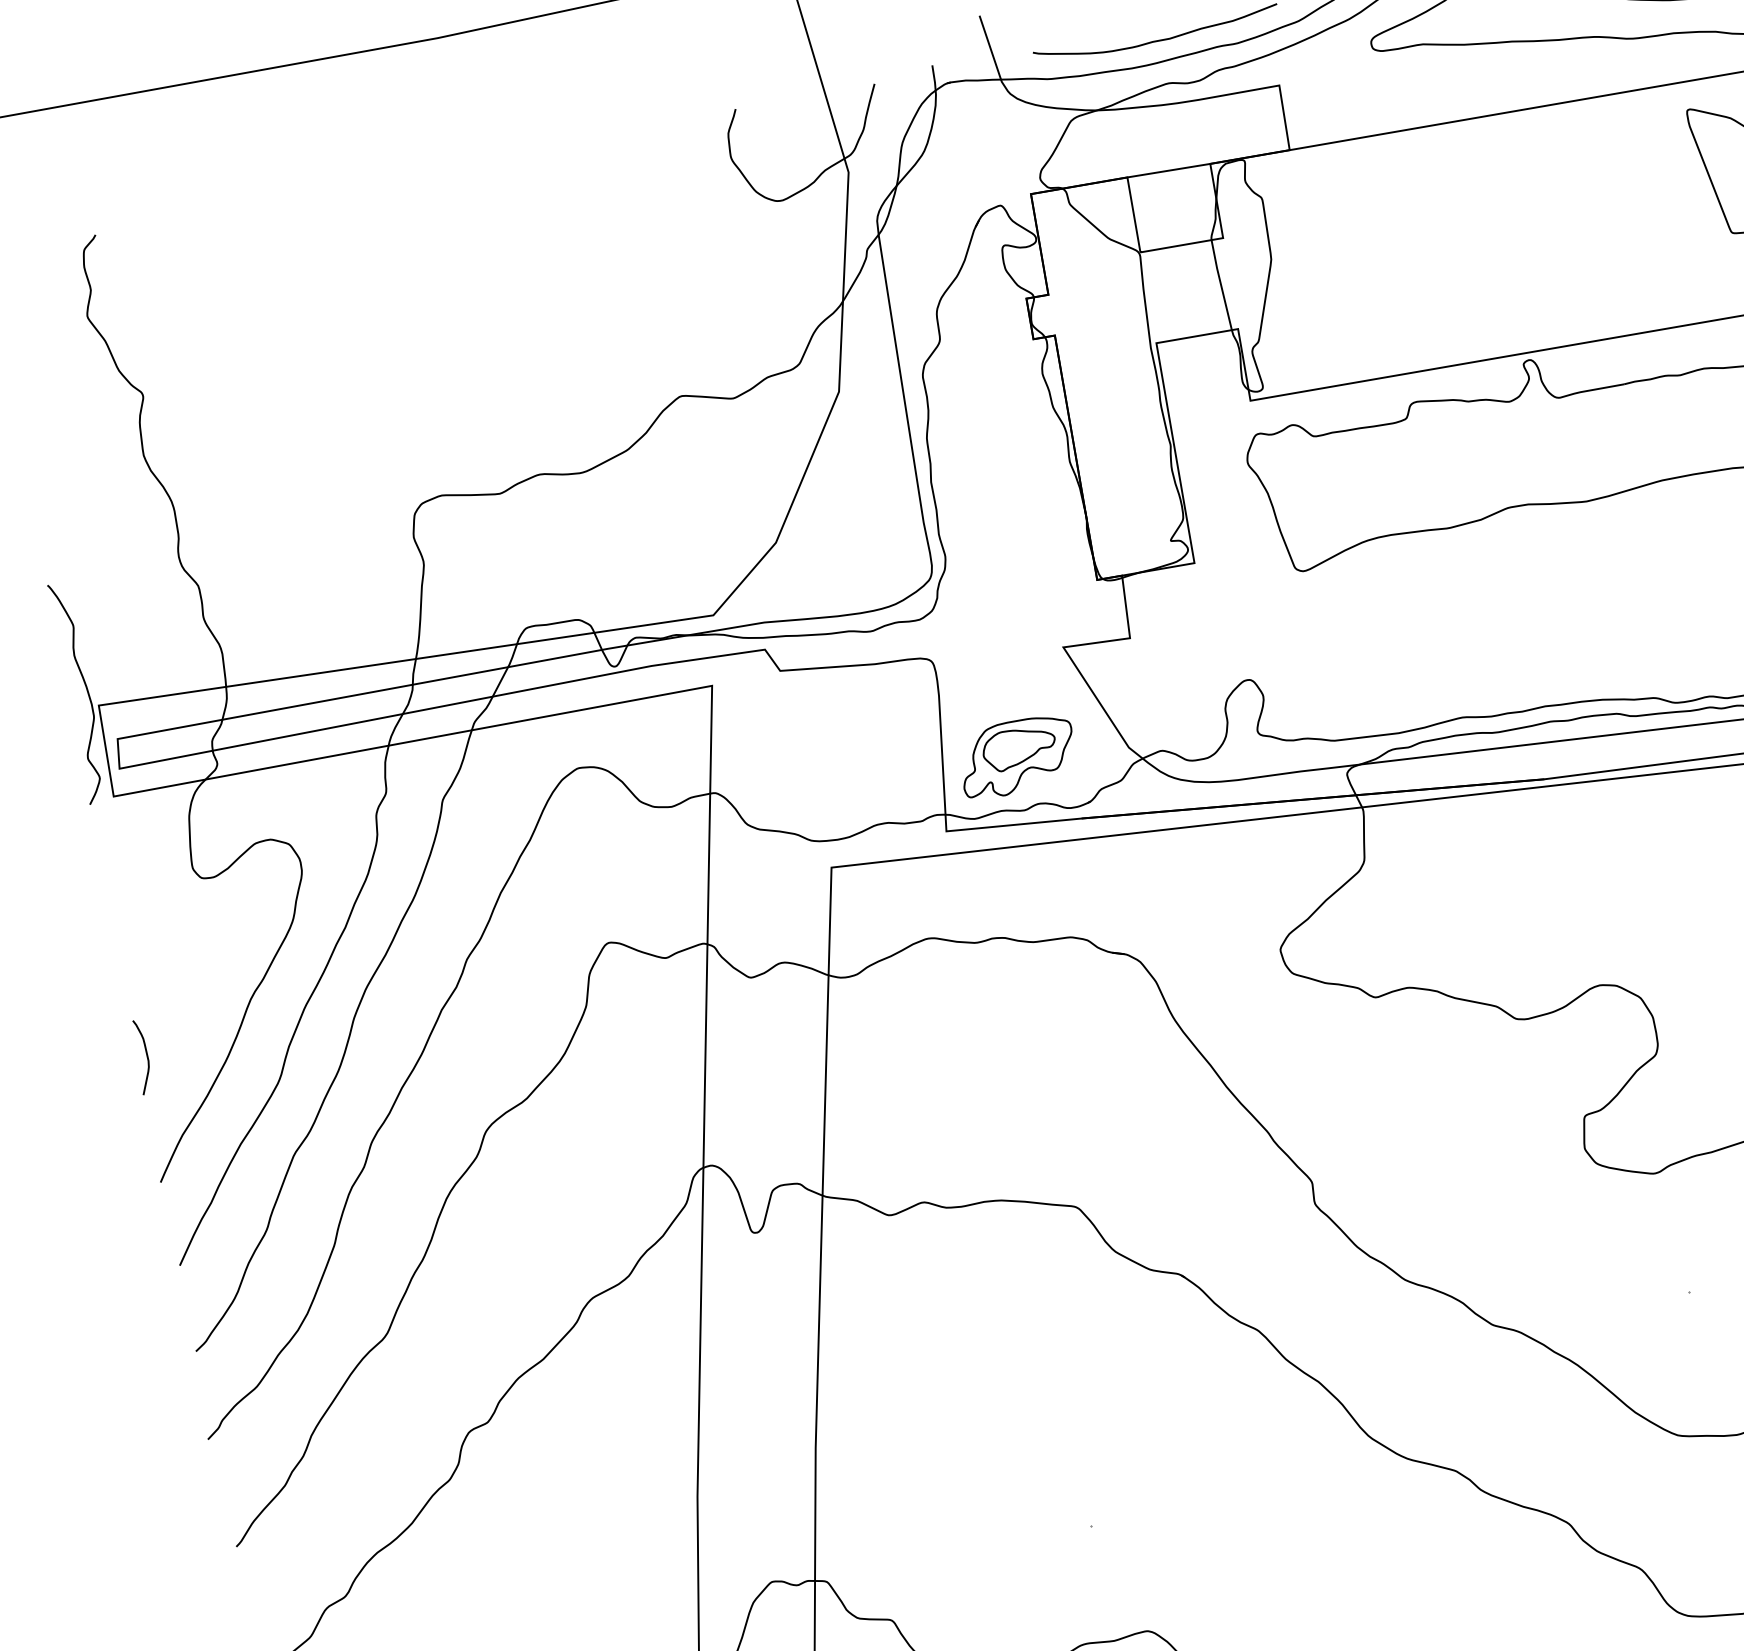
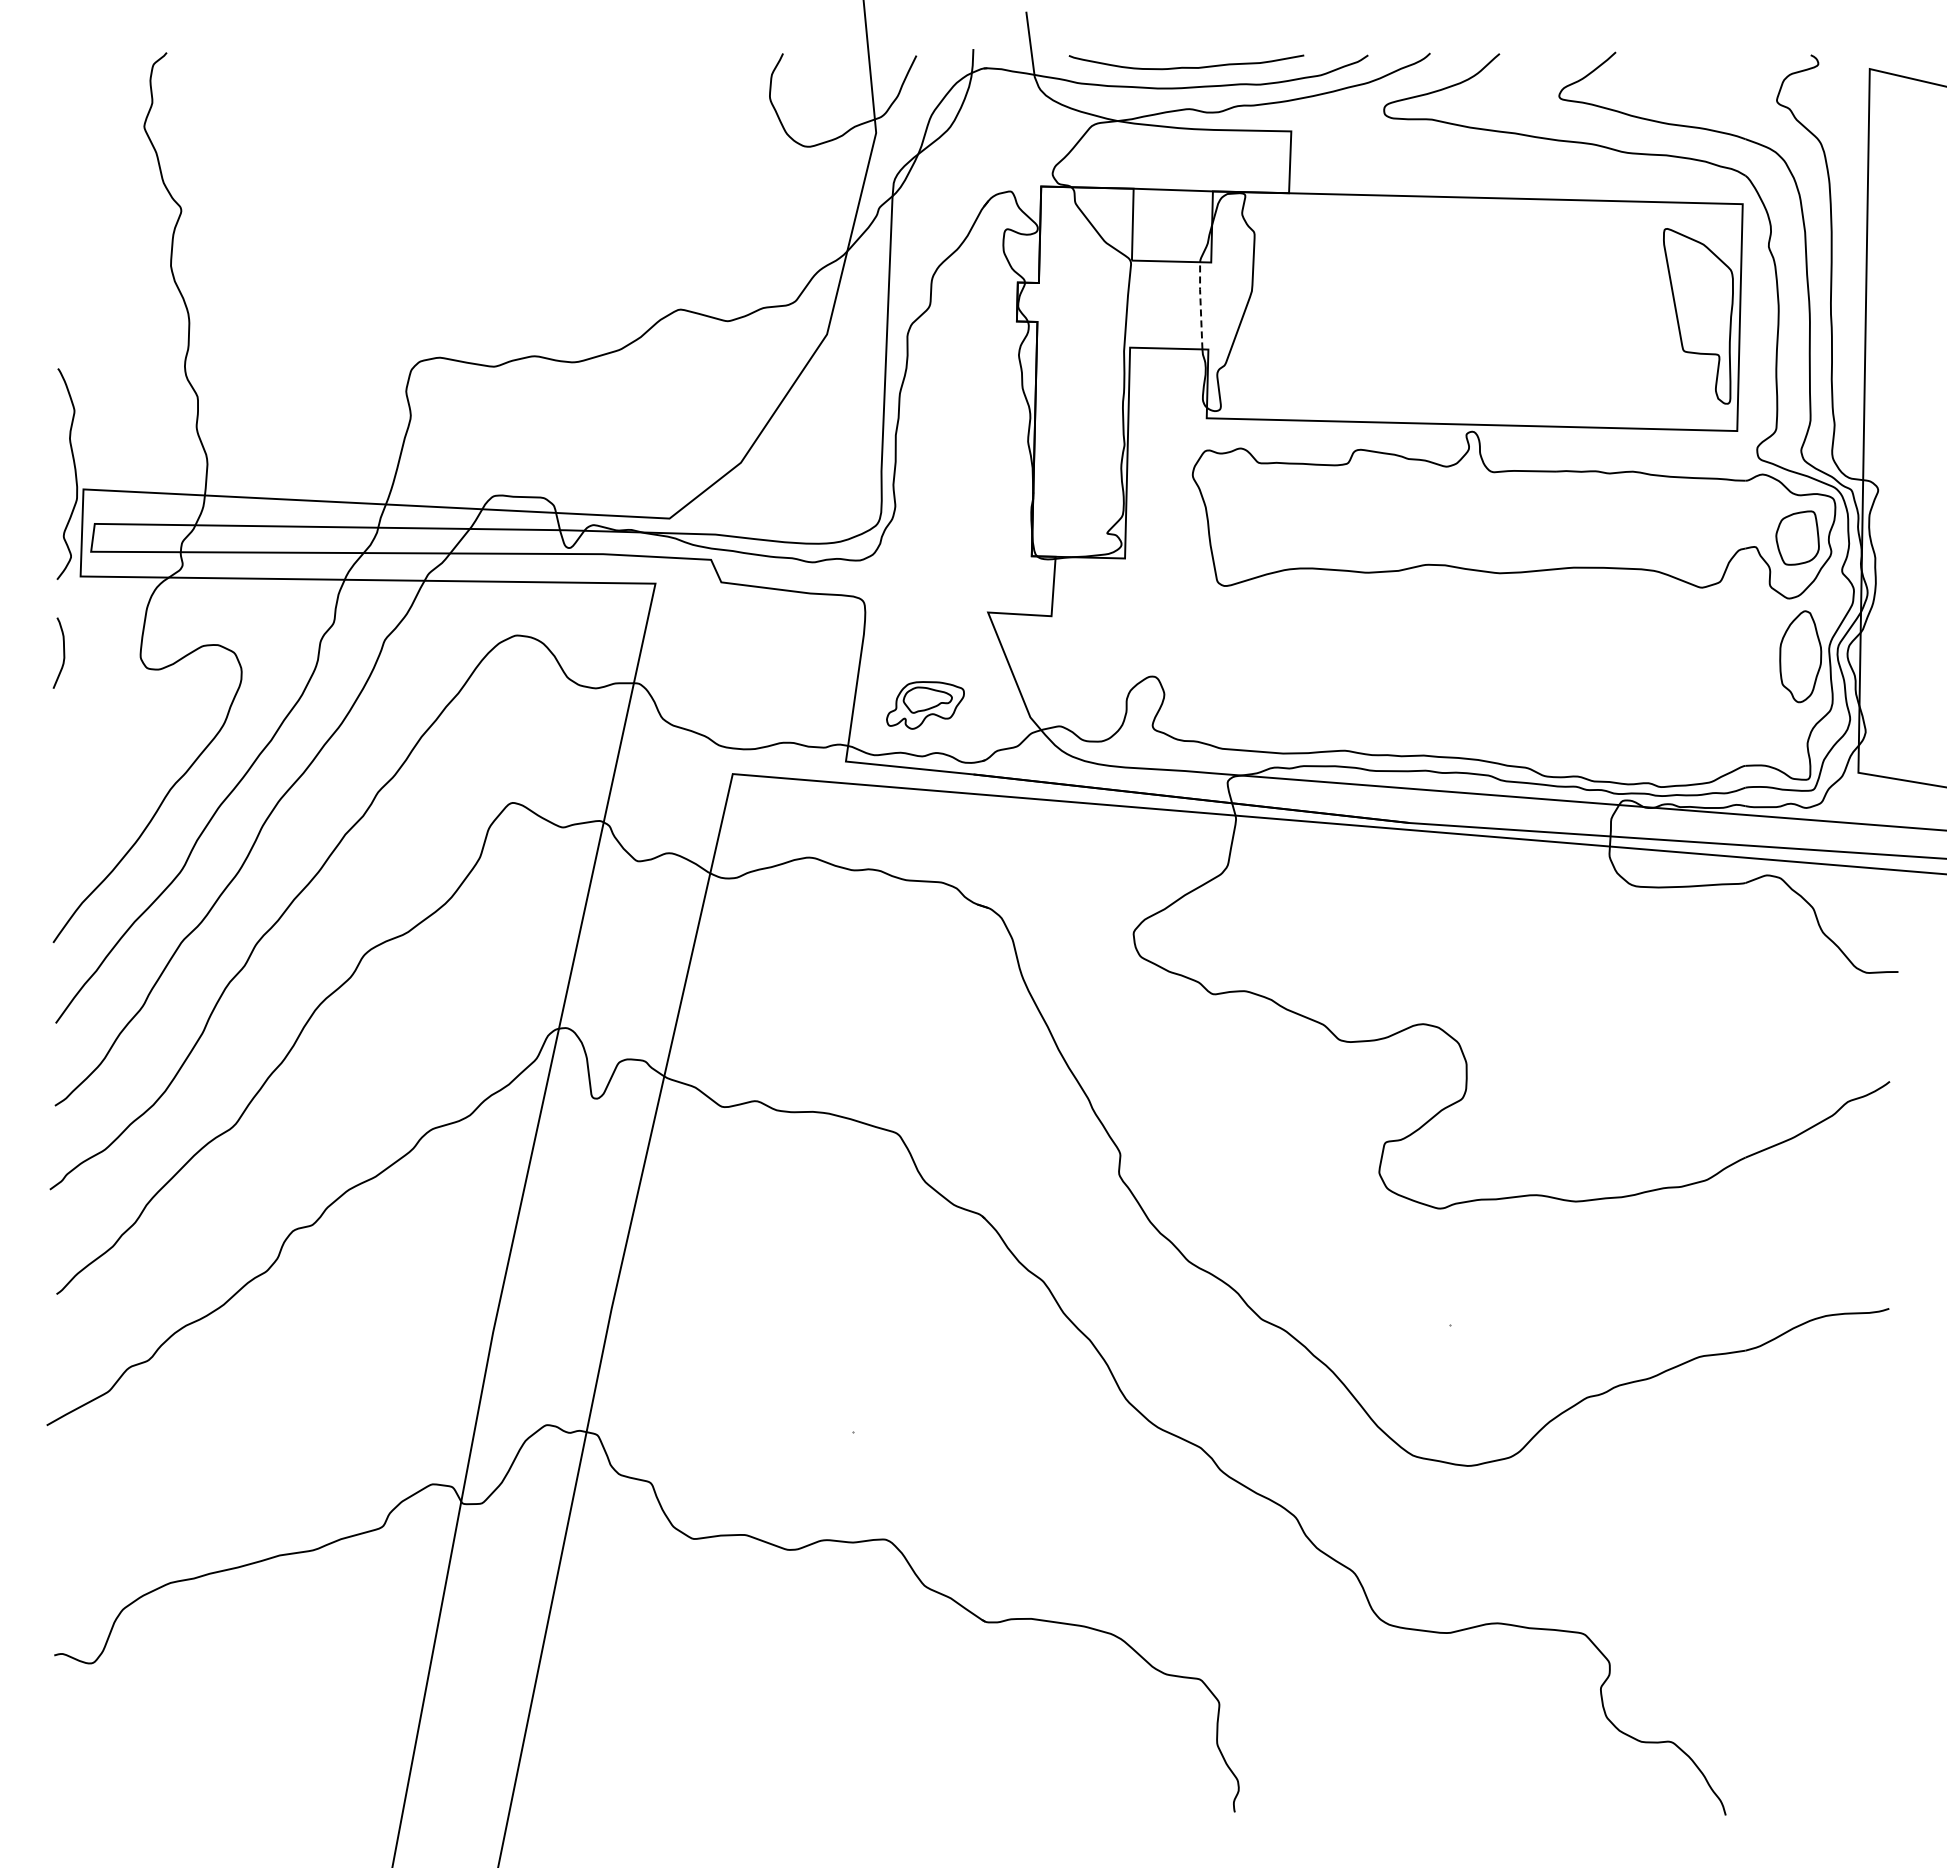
line: (1220, 283) -> (1200, 304), solid -> dashed
part: (1017, 756) -> (925, 705), size x0.7
curve: (146, 1055) -> (63, 652), moved

